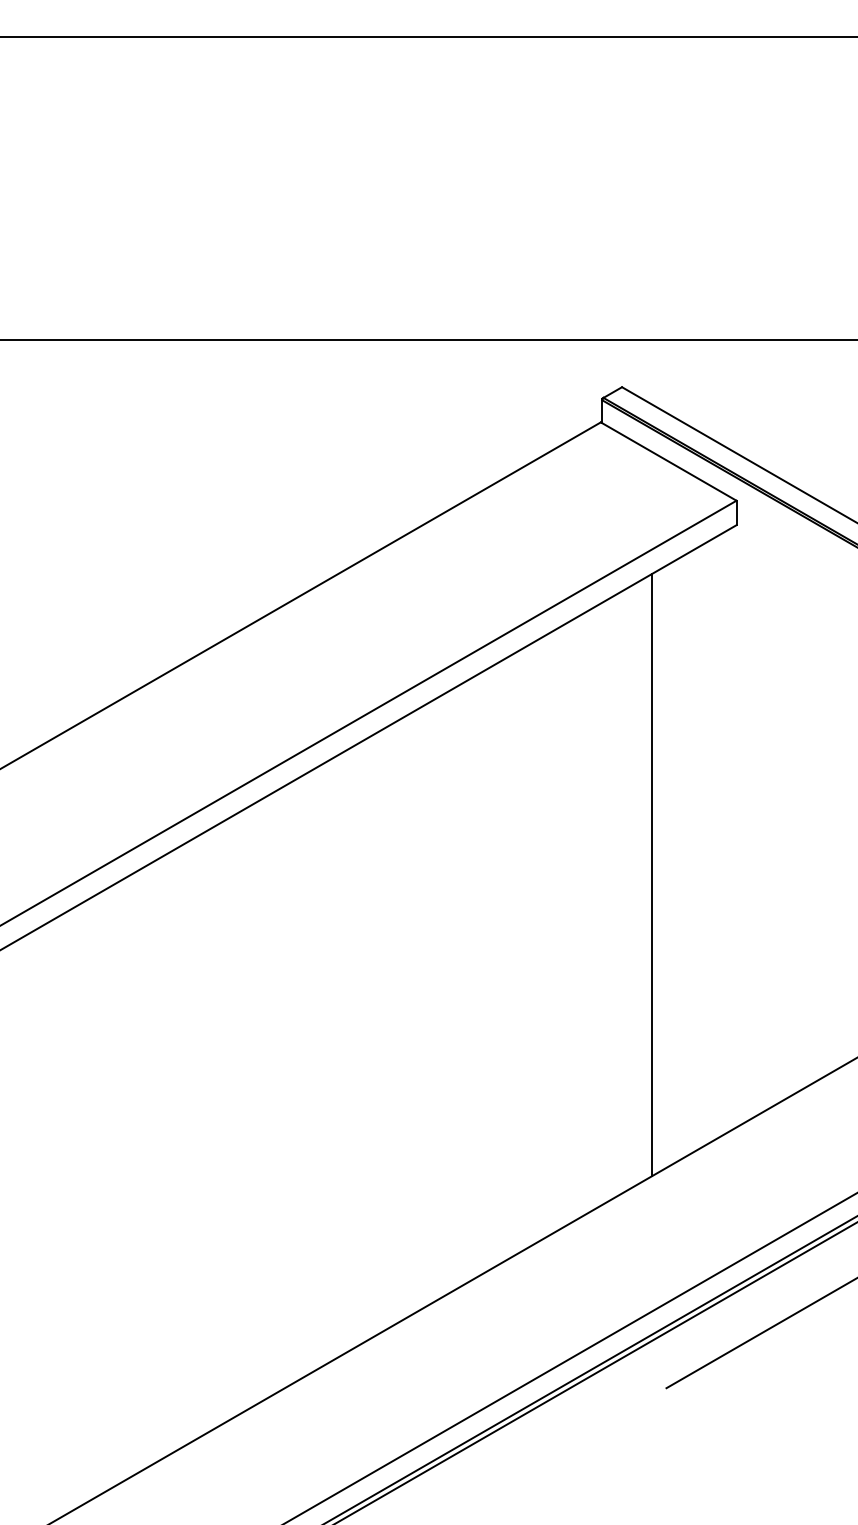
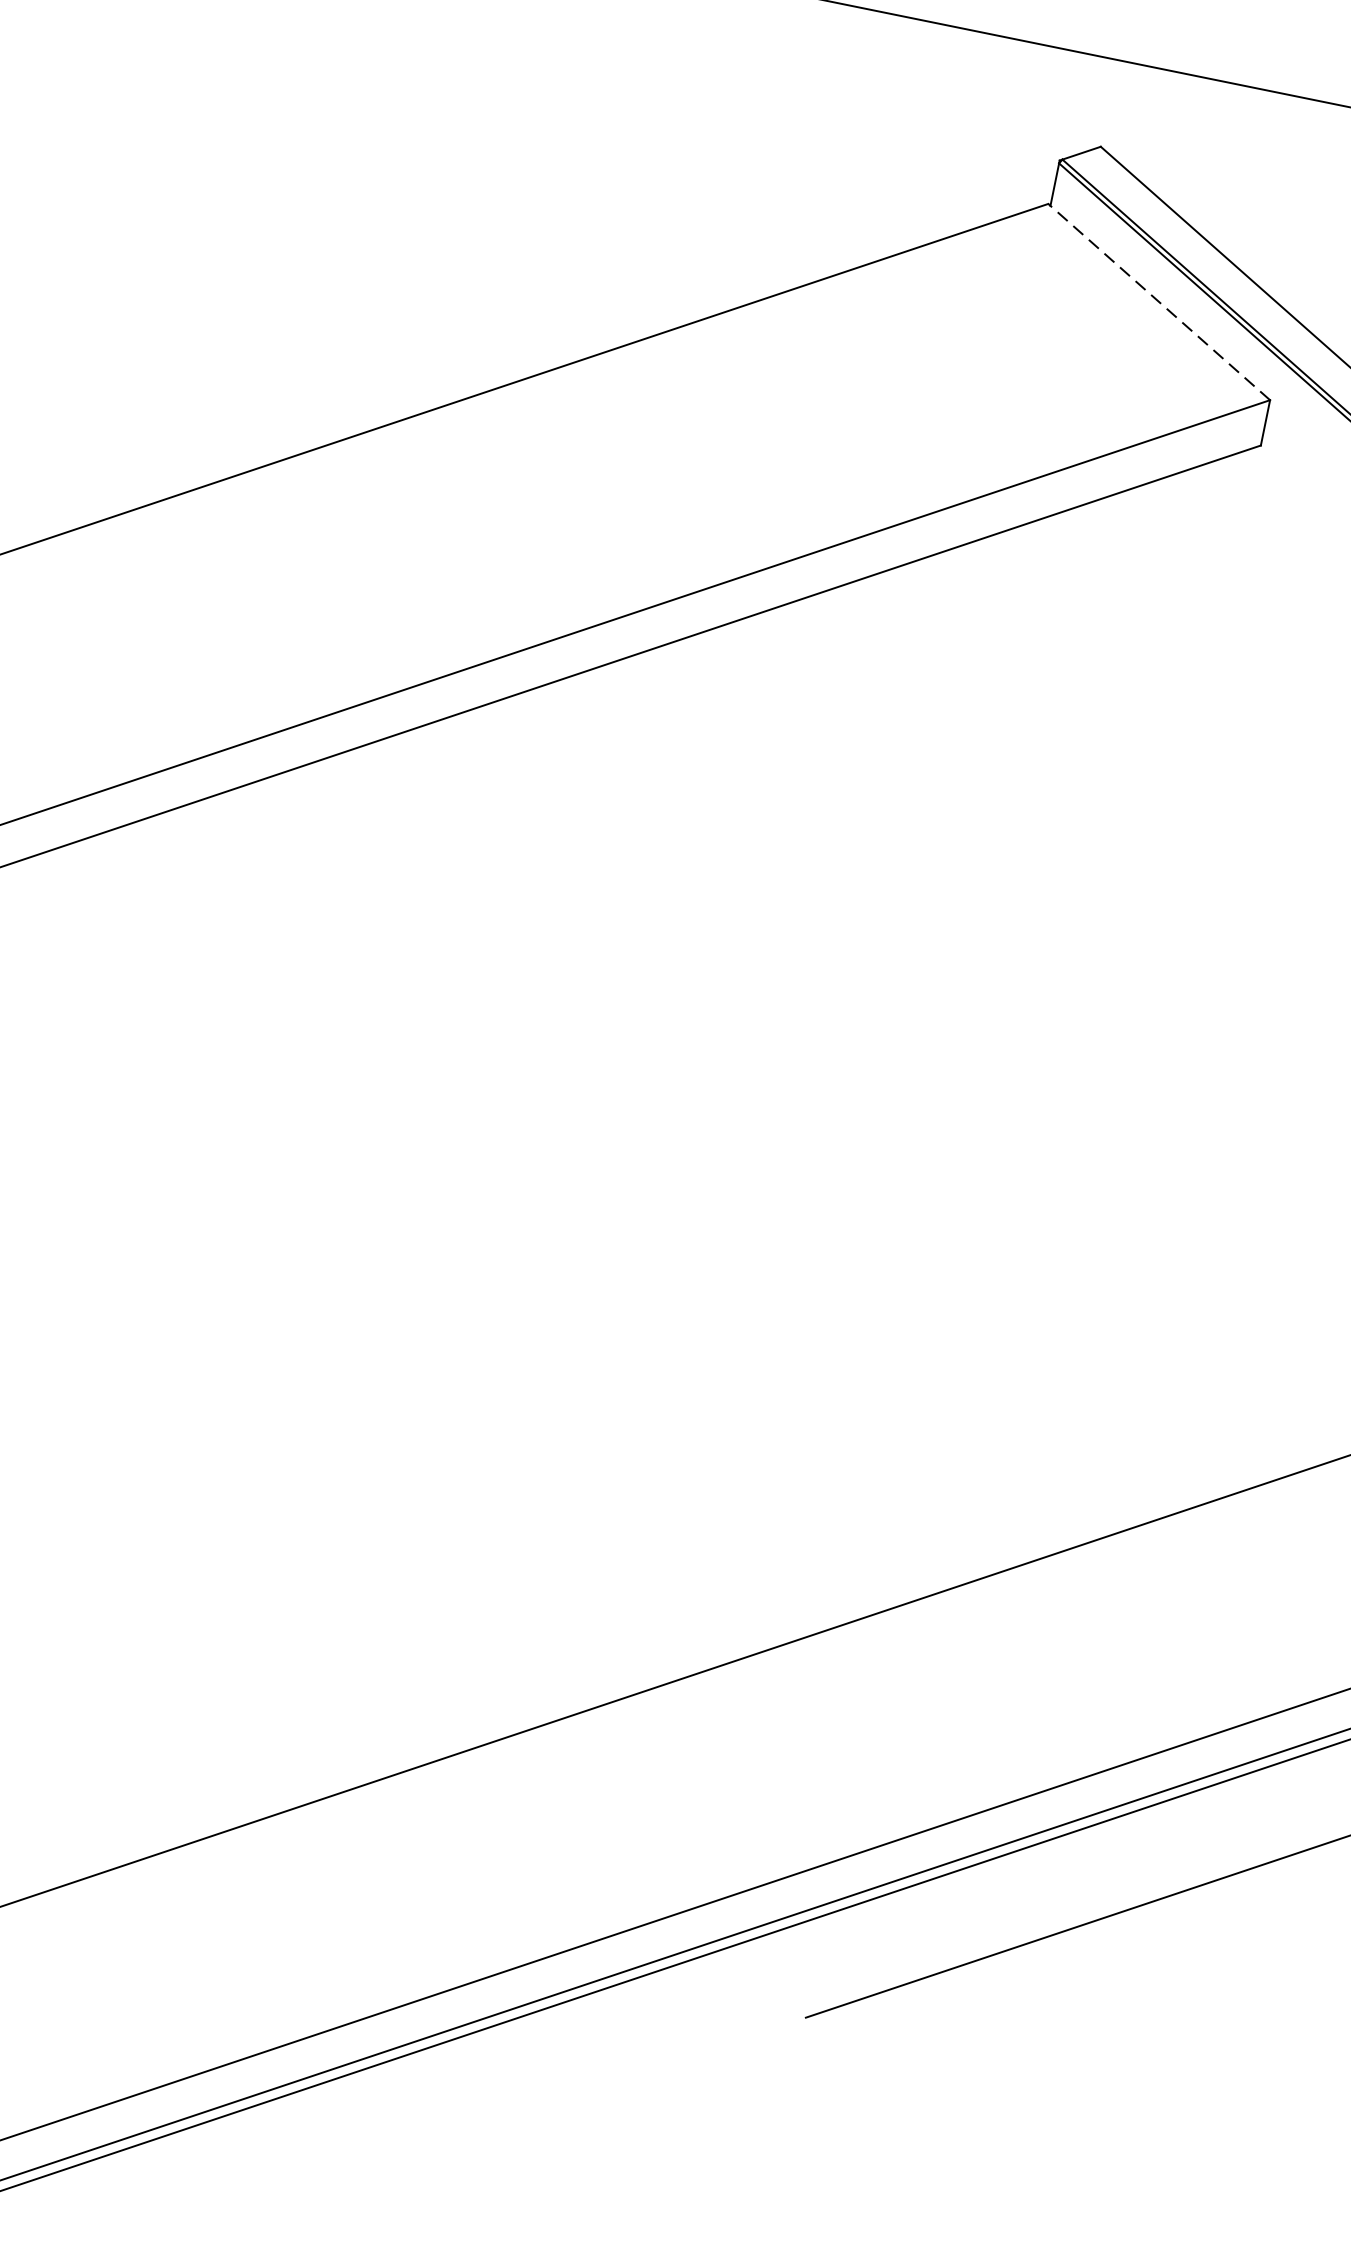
line: (668, 461) -> (1158, 301), solid -> dashed
line: (651, 875) -> (971, 1062), removed

